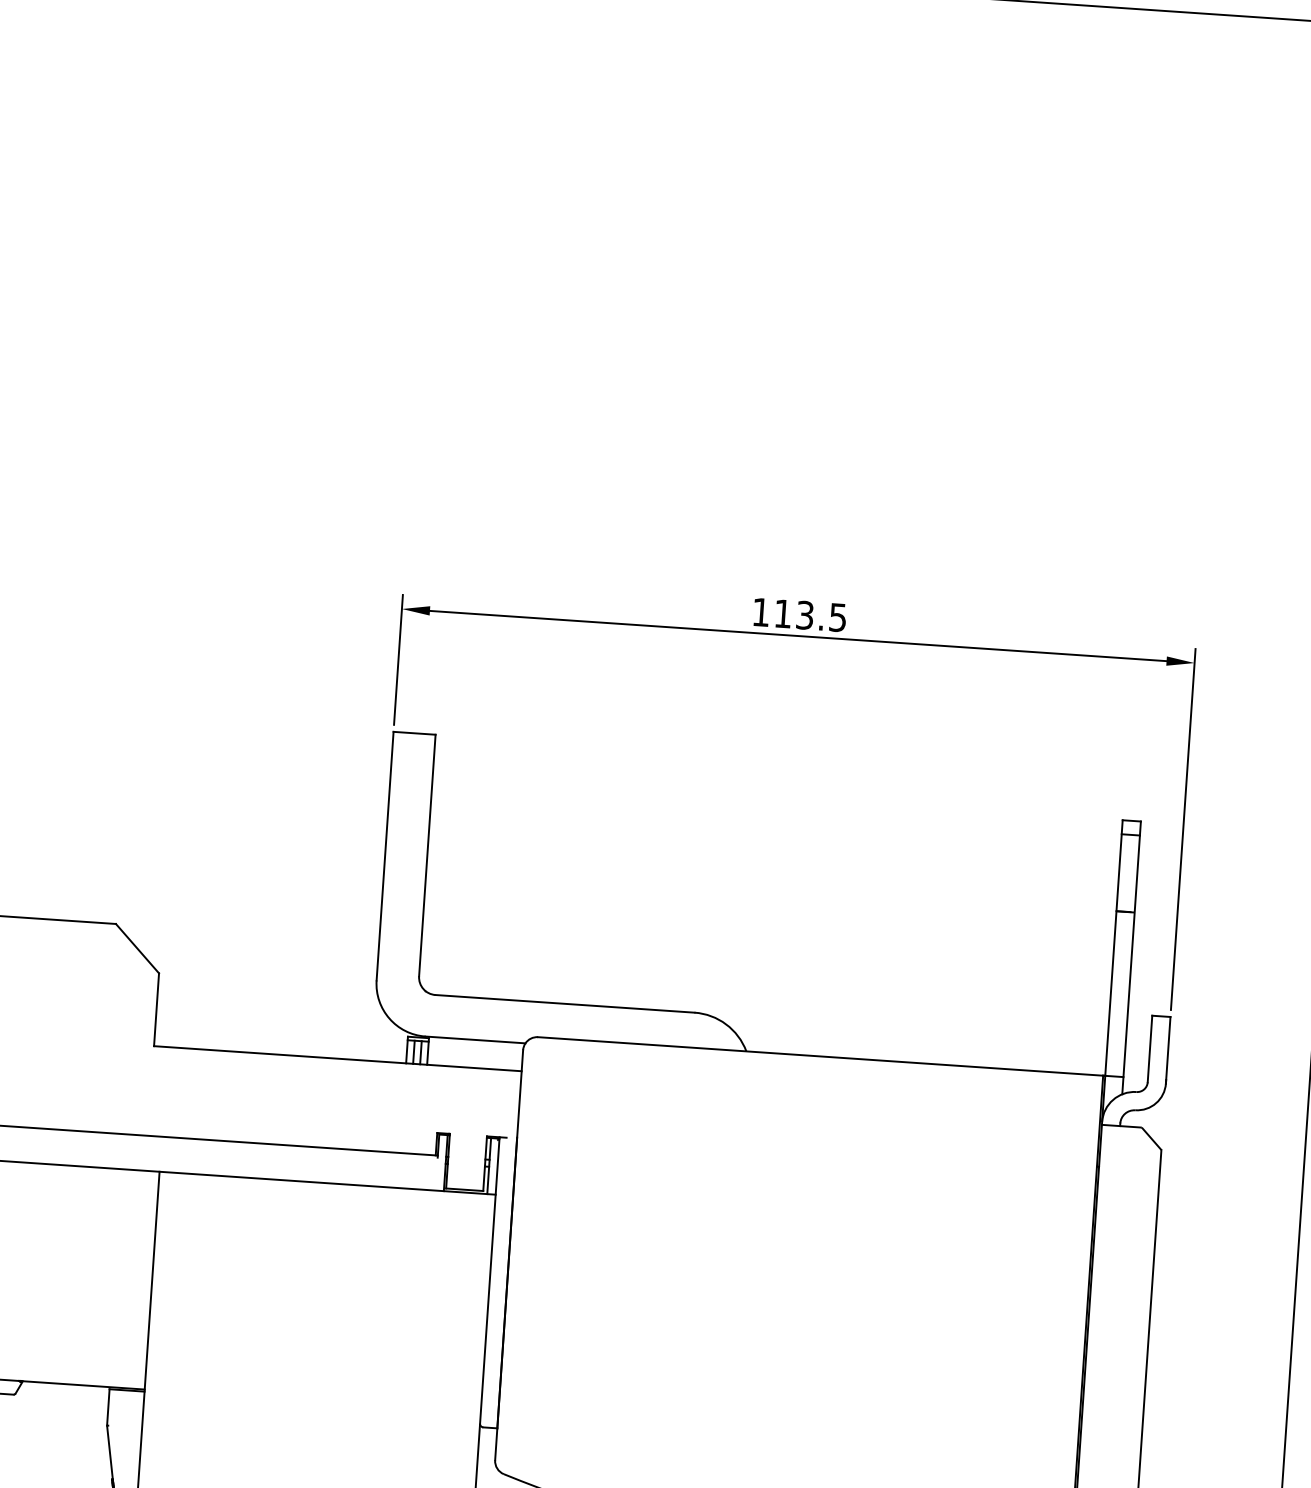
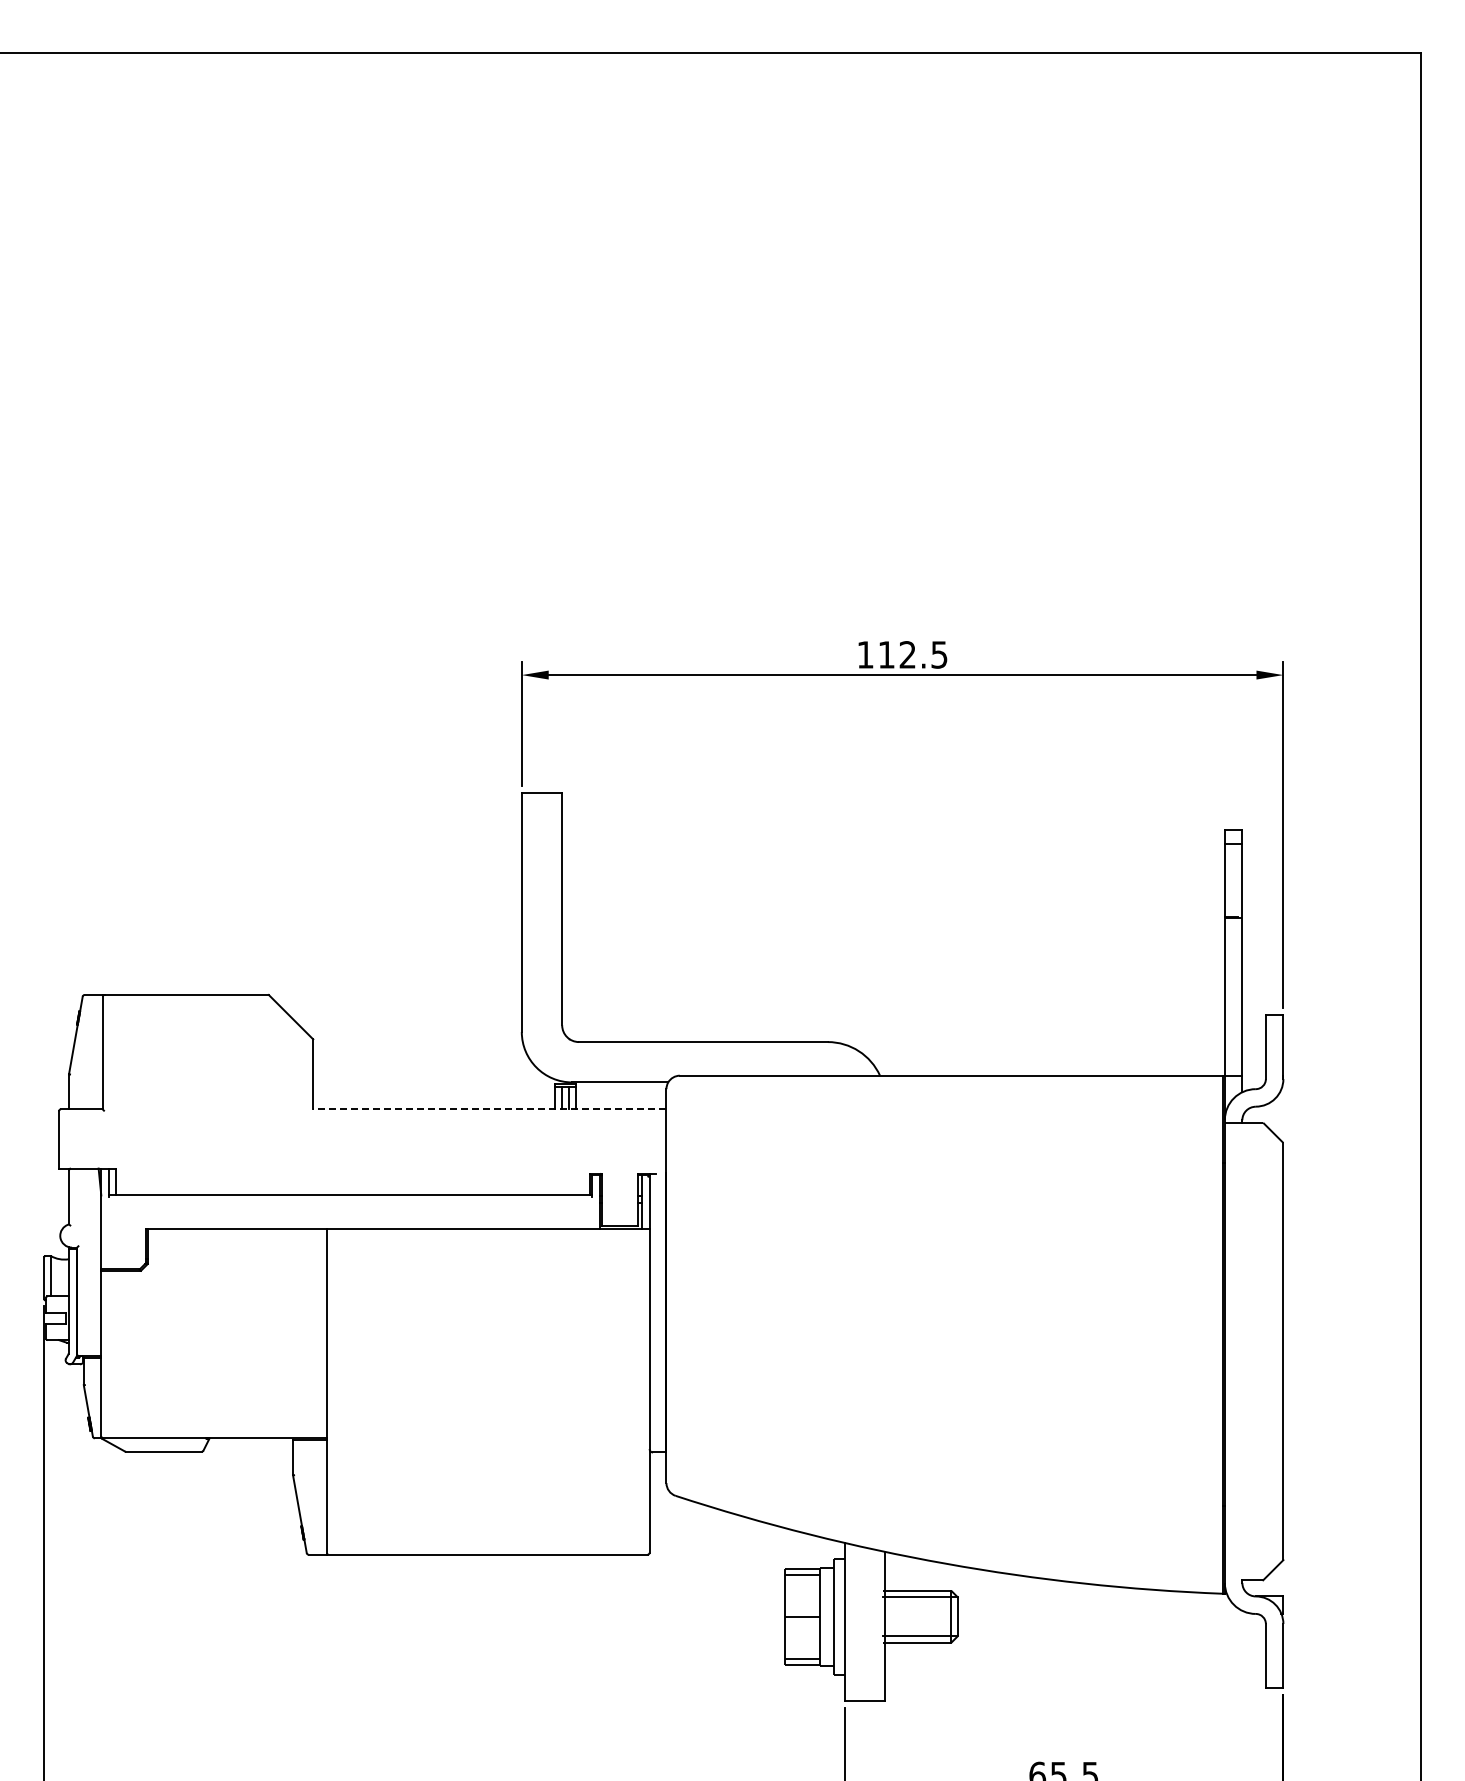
text: (804, 614) -> (907, 654), 113.5 -> 112.5
line: (337, 1058) -> (489, 1109), solid -> dashed

